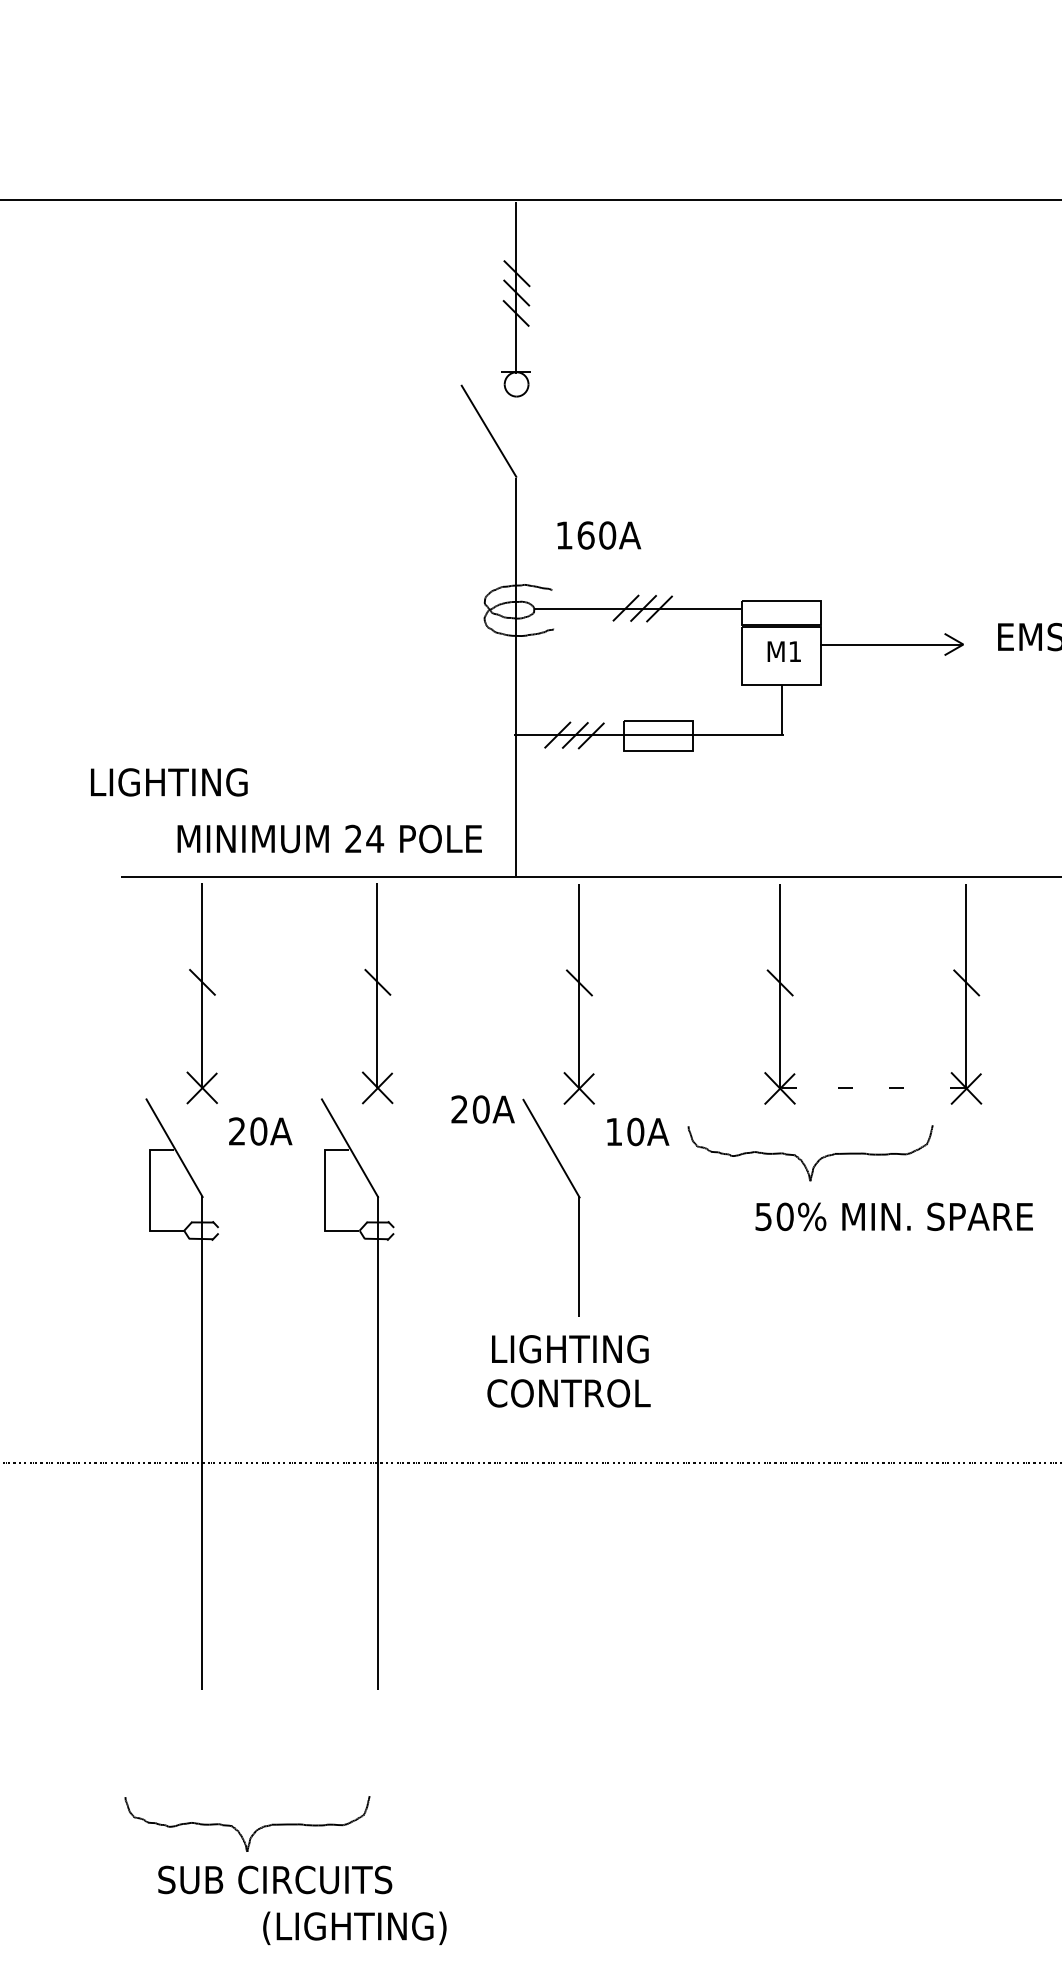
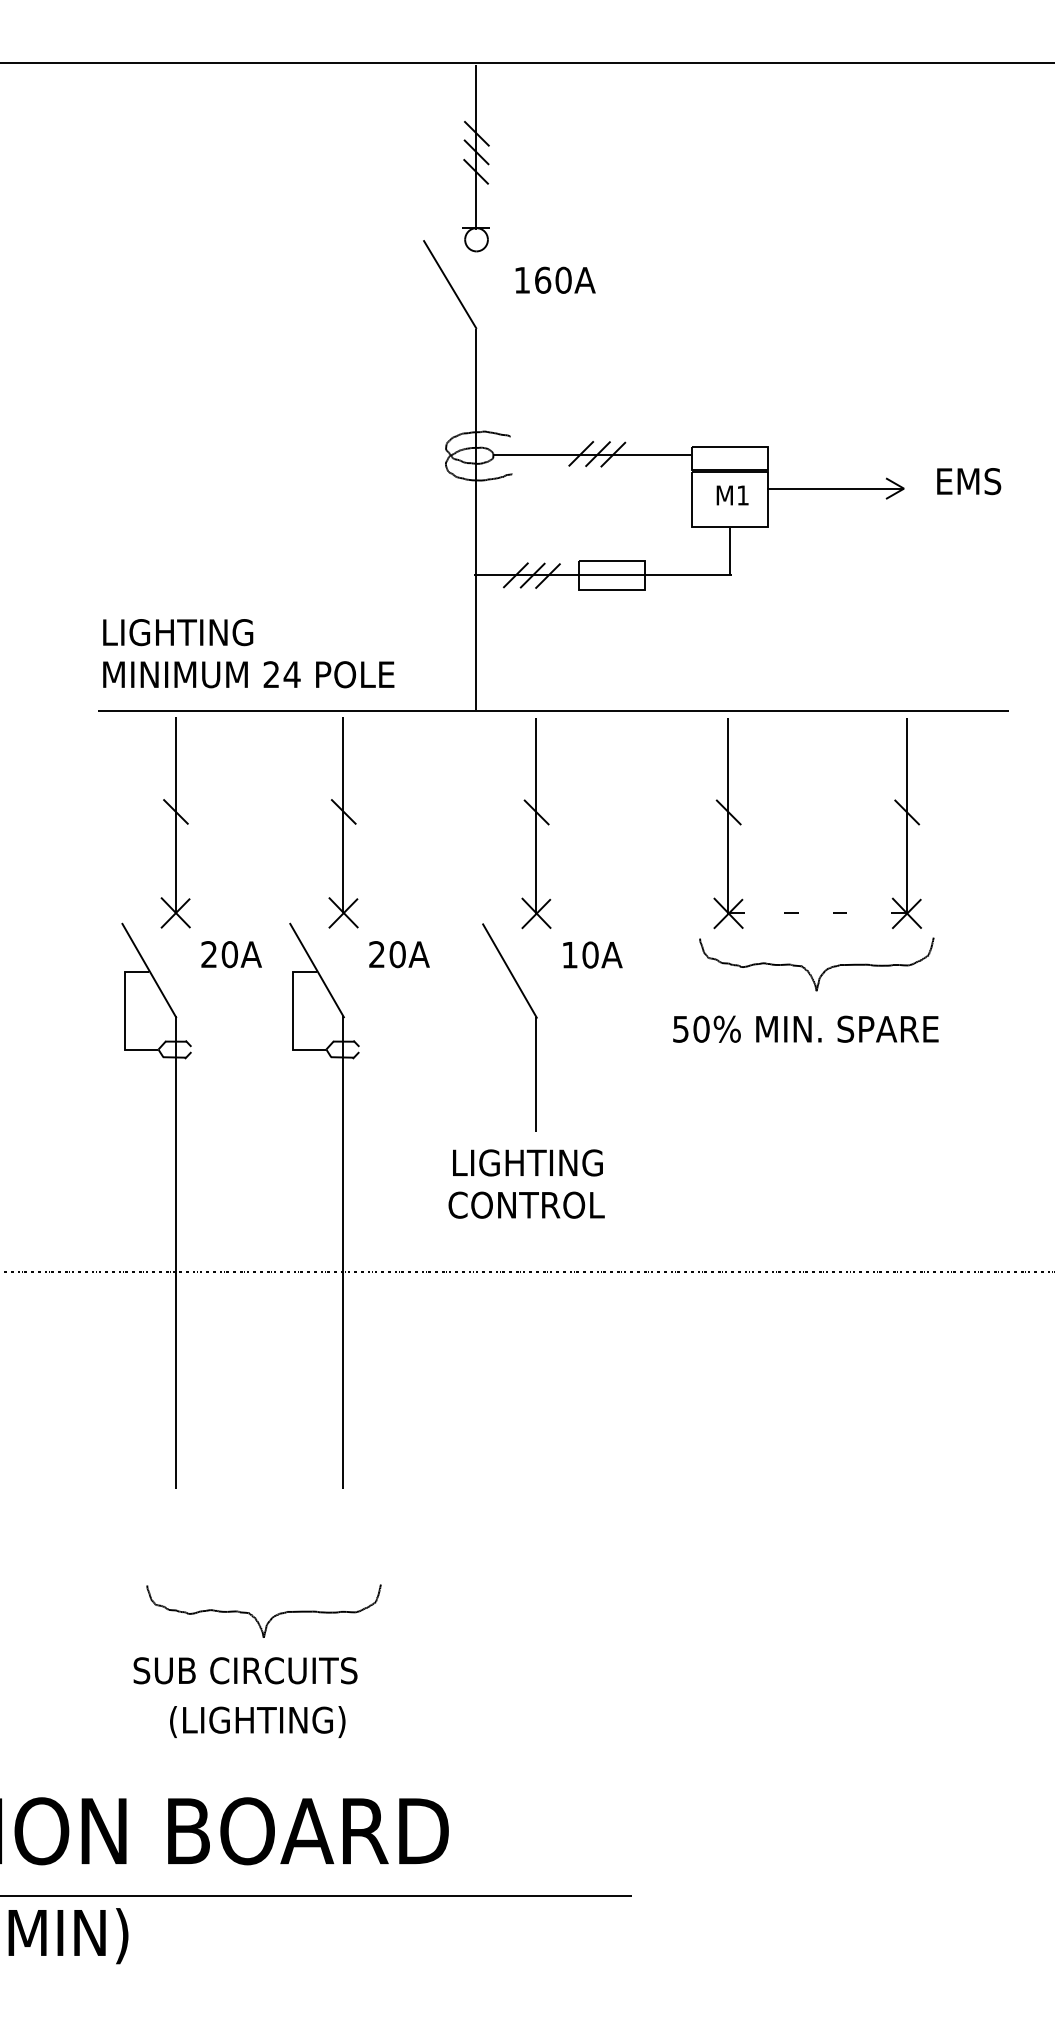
text: (599, 534) -> (555, 279), moved
text: (169, 782) -> (178, 632), moved
text: (329, 838) -> (248, 674), moved
text: (483, 1109) -> (399, 954), moved
part: (802, 1160) -> (809, 971), moved
text: (893, 1216) -> (805, 1028), moved
part: (238, 1830) -> (255, 1617), moved
text: (354, 1927) -> (257, 1721), moved

